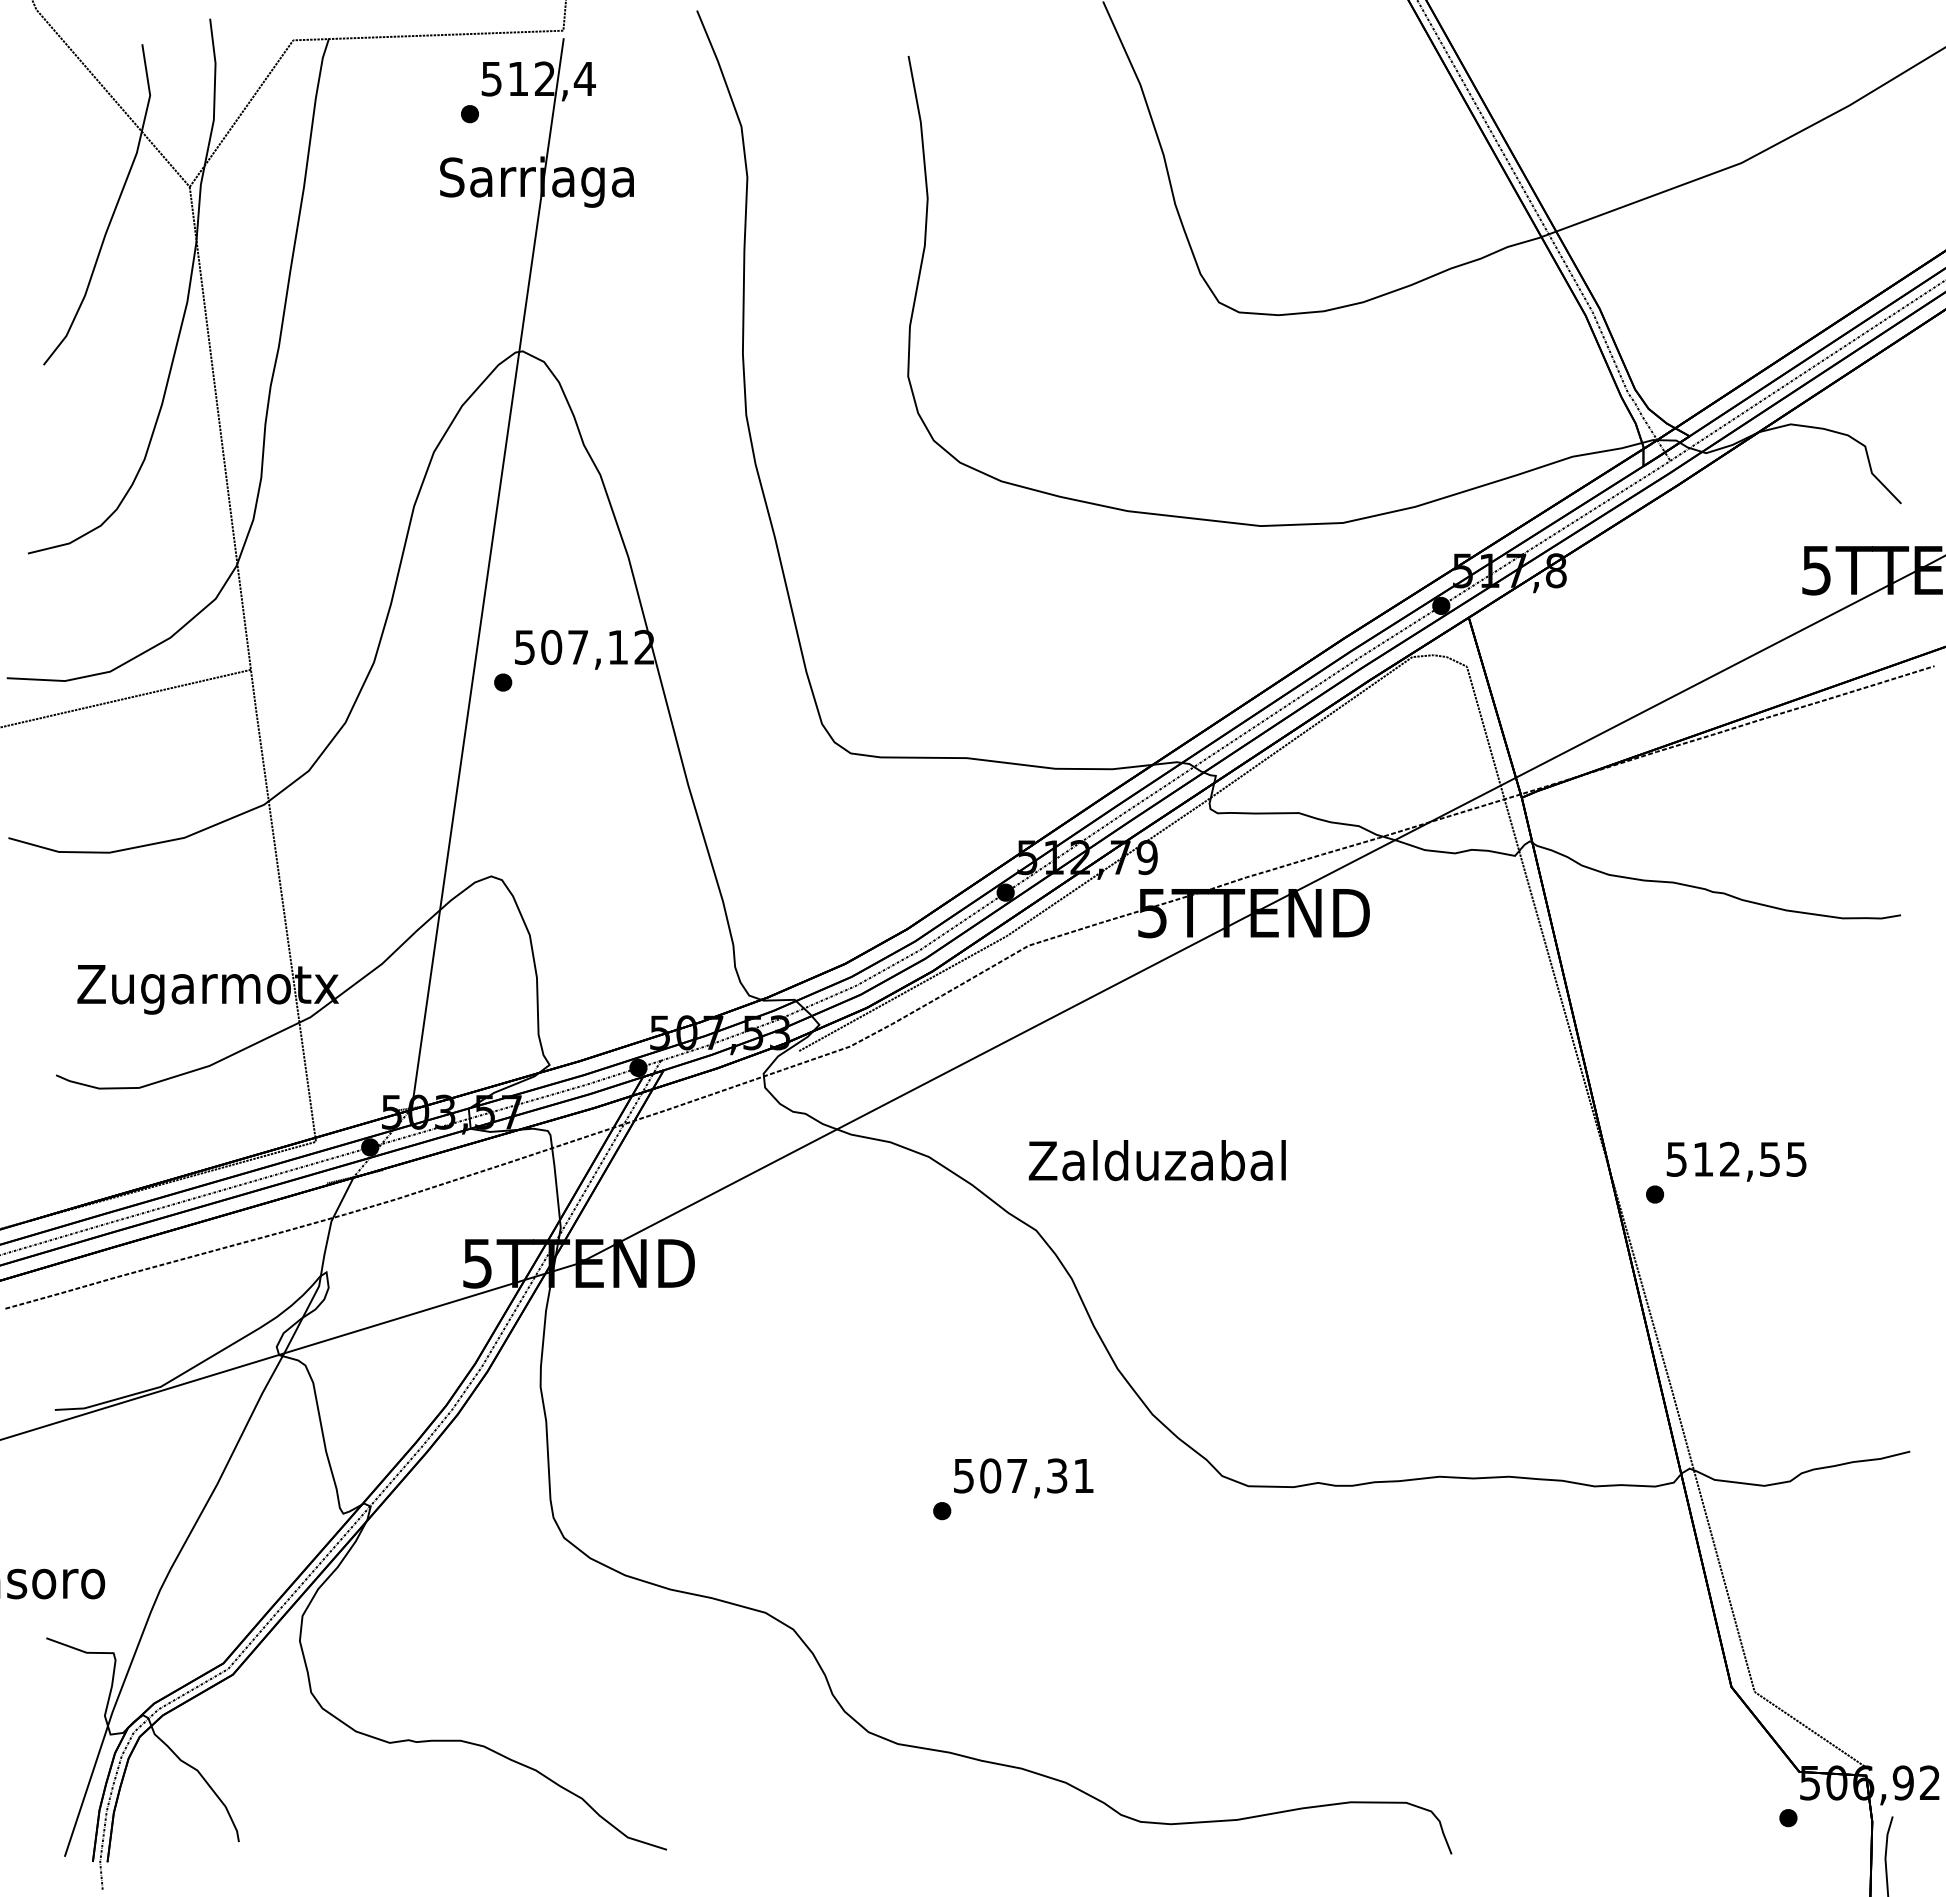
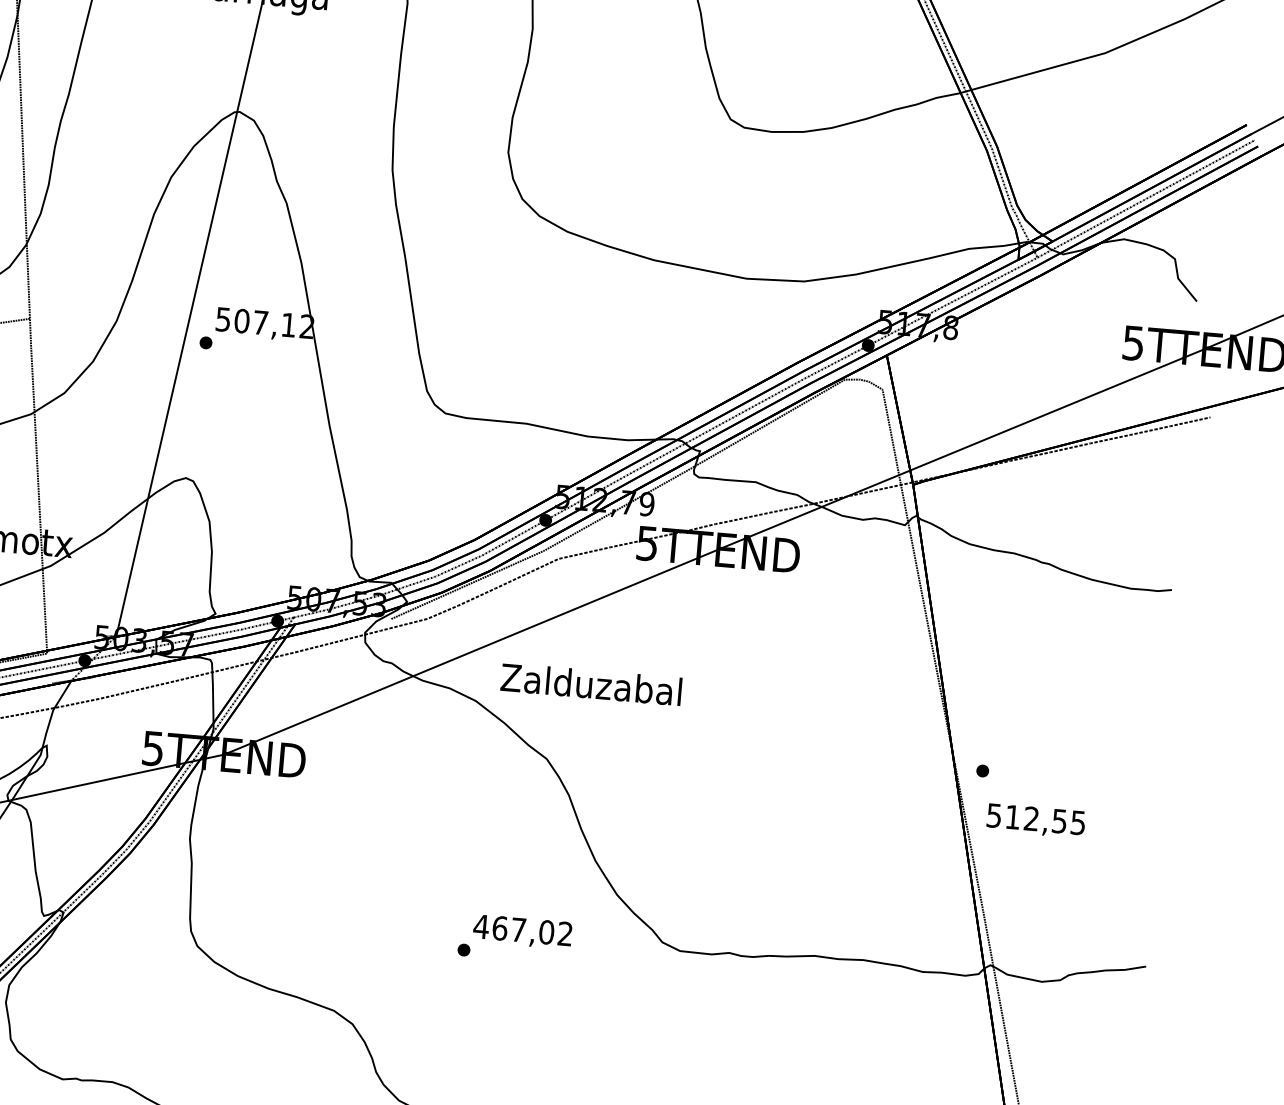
text: (1156, 1160) -> (590, 684), moved
text: (1736, 1161) -> (1036, 820), moved
text: (1022, 1475) -> (522, 929), 507,31 -> 467,02

